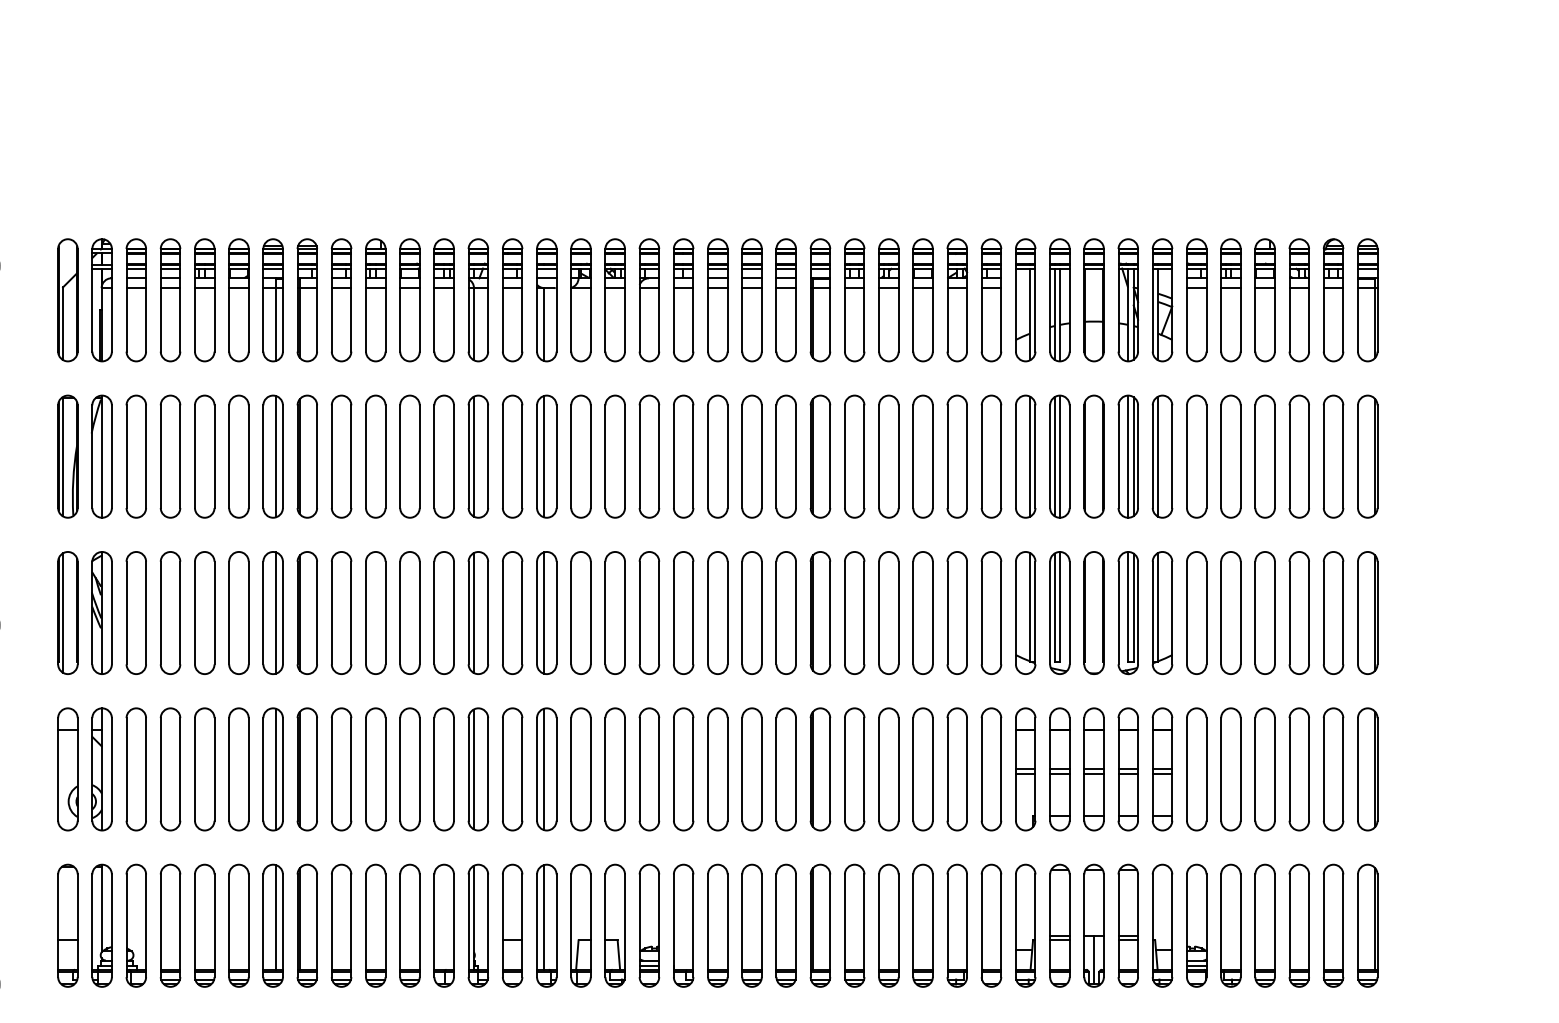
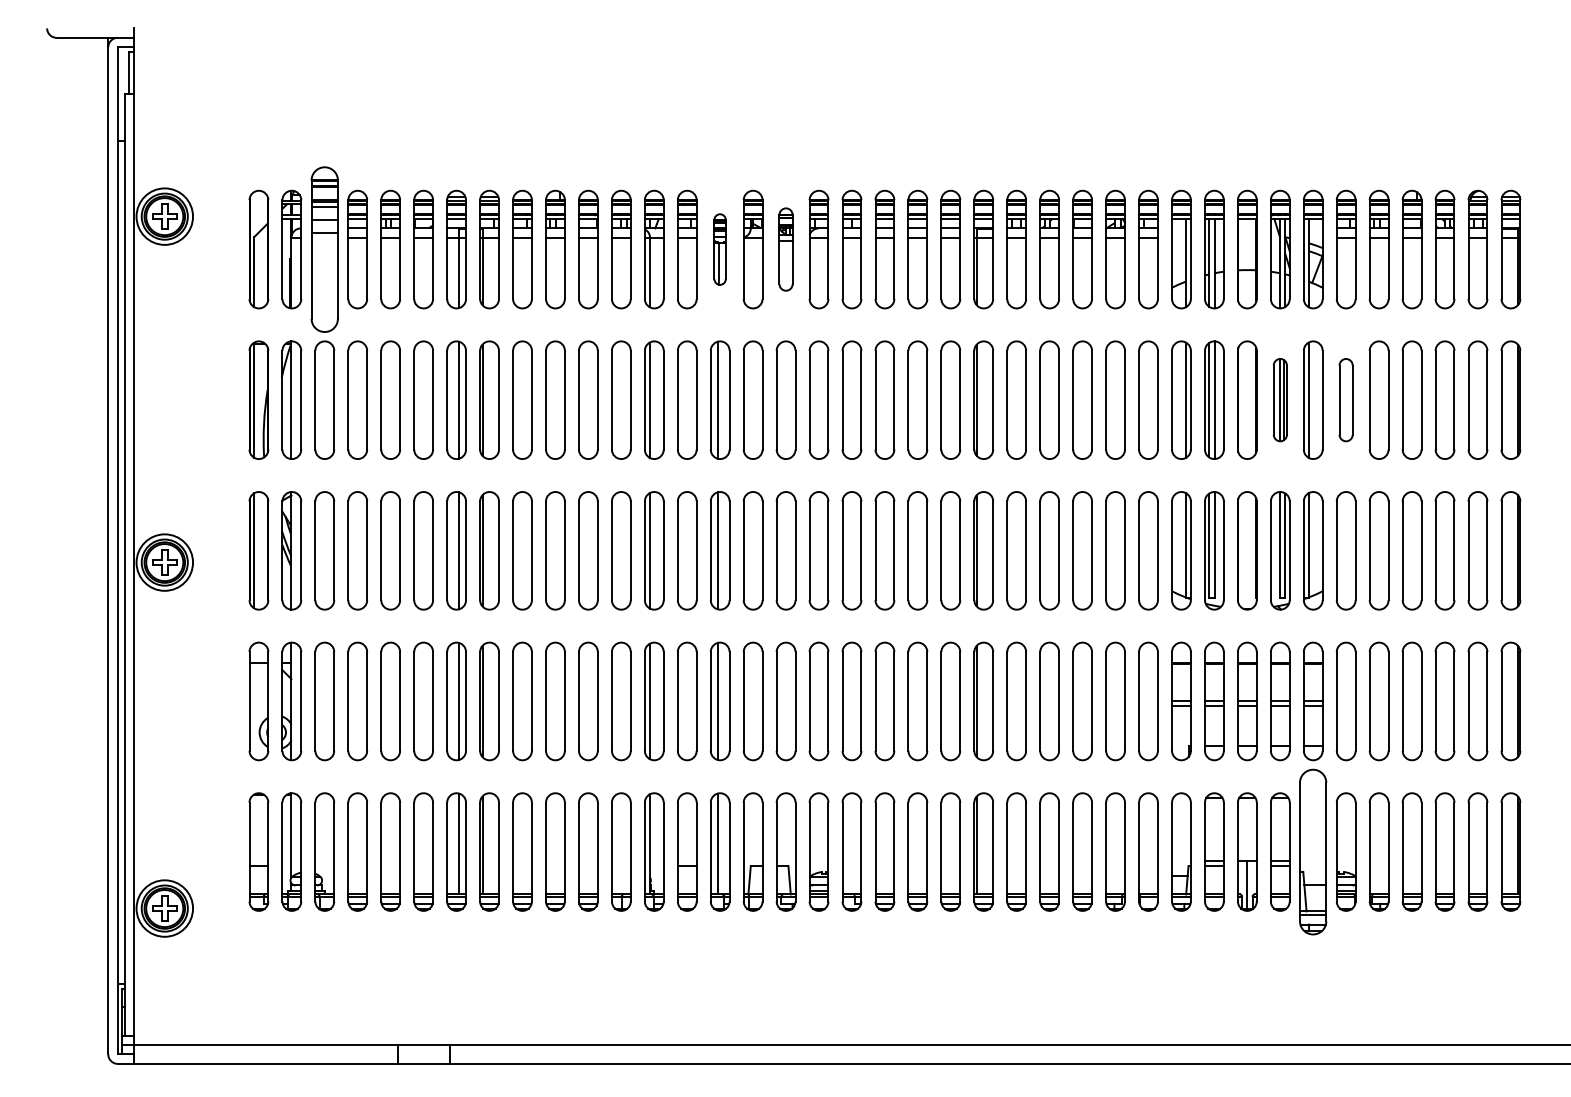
part: (136, 300) -> (324, 249), size x1.4
part: (546, 300) -> (719, 249), size x0.6
part: (614, 300) -> (785, 249), size x0.7
part: (1128, 455) -> (1280, 399), size x0.7
part: (1196, 455) -> (1345, 399), size x0.7
part: (1162, 925) -> (1313, 851), size x1.4

